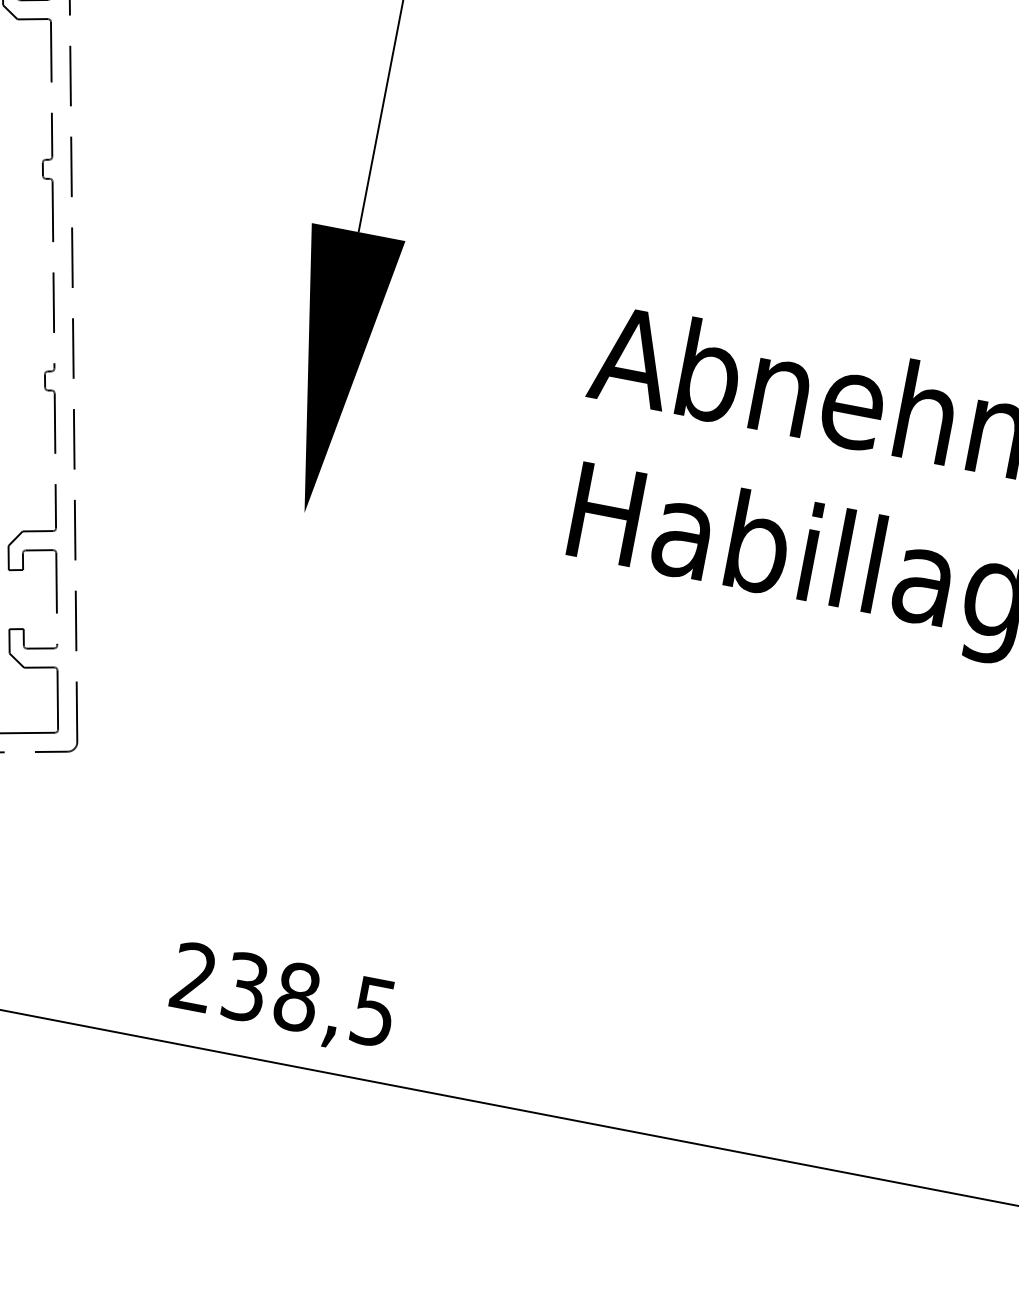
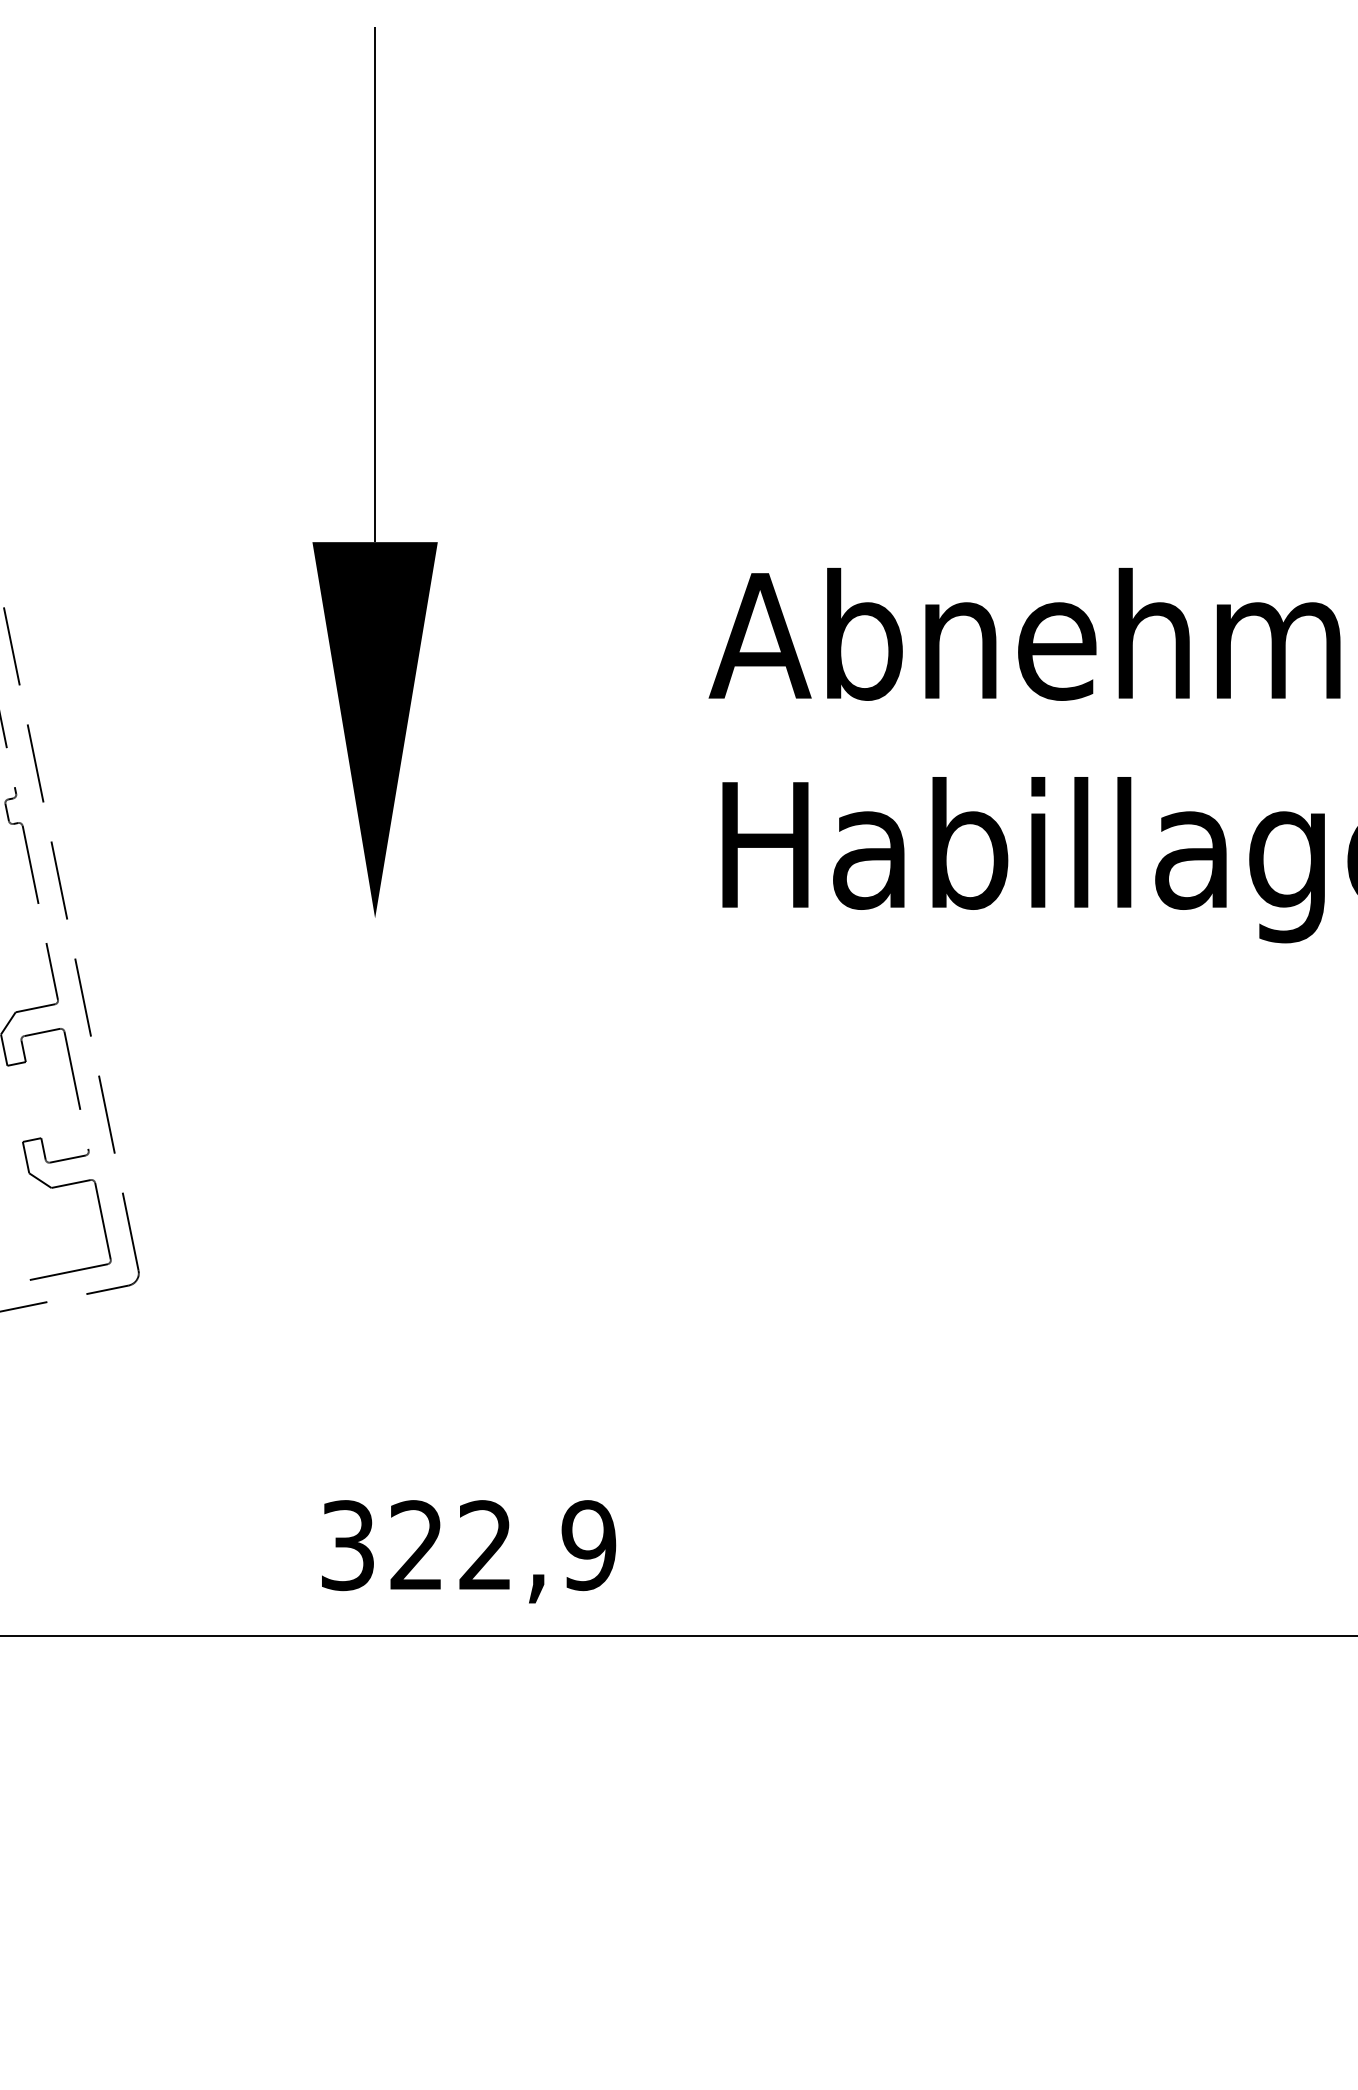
text: (284, 994) -> (468, 1545), 238,5 -> 322,9

